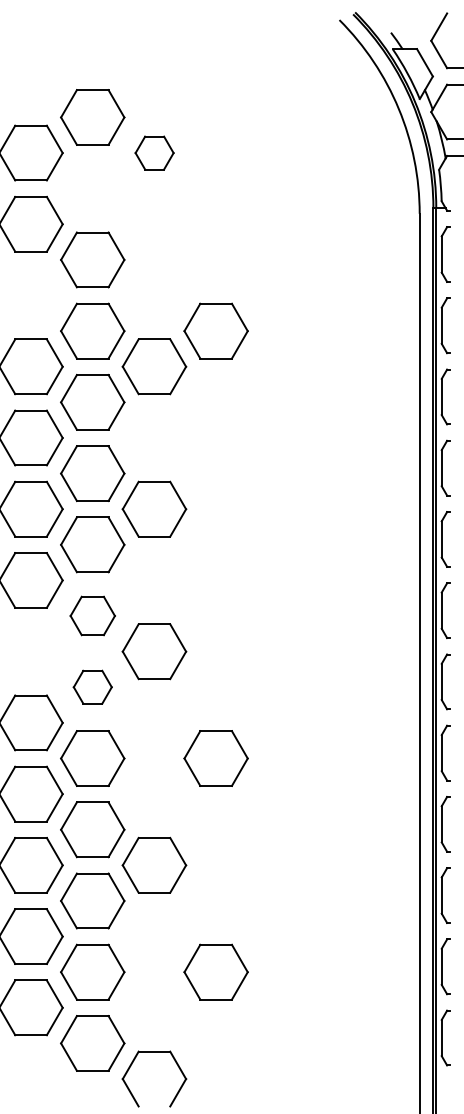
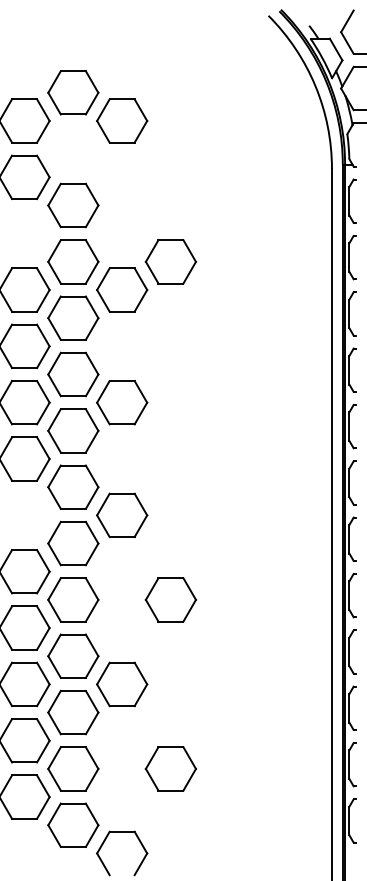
part: (154, 152) -> (122, 120), size x1.67
part: (92, 615) -> (73, 486), size x1.43
part: (92, 687) -> (73, 543), size x1.67

